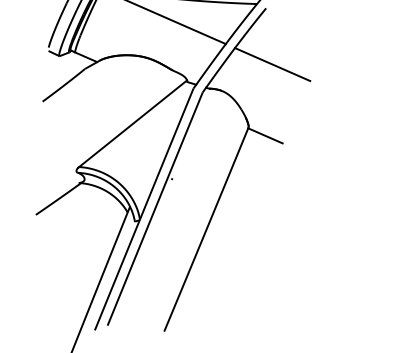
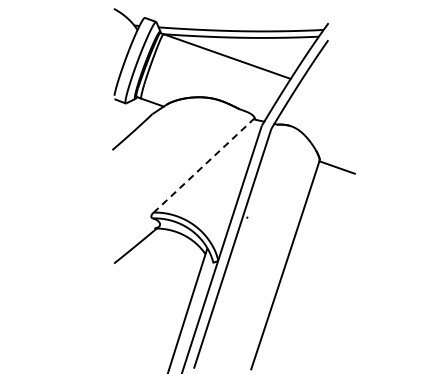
line: (272, 64) -> (338, 95), removed
line: (132, 123) -> (203, 165), solid -> dashed

